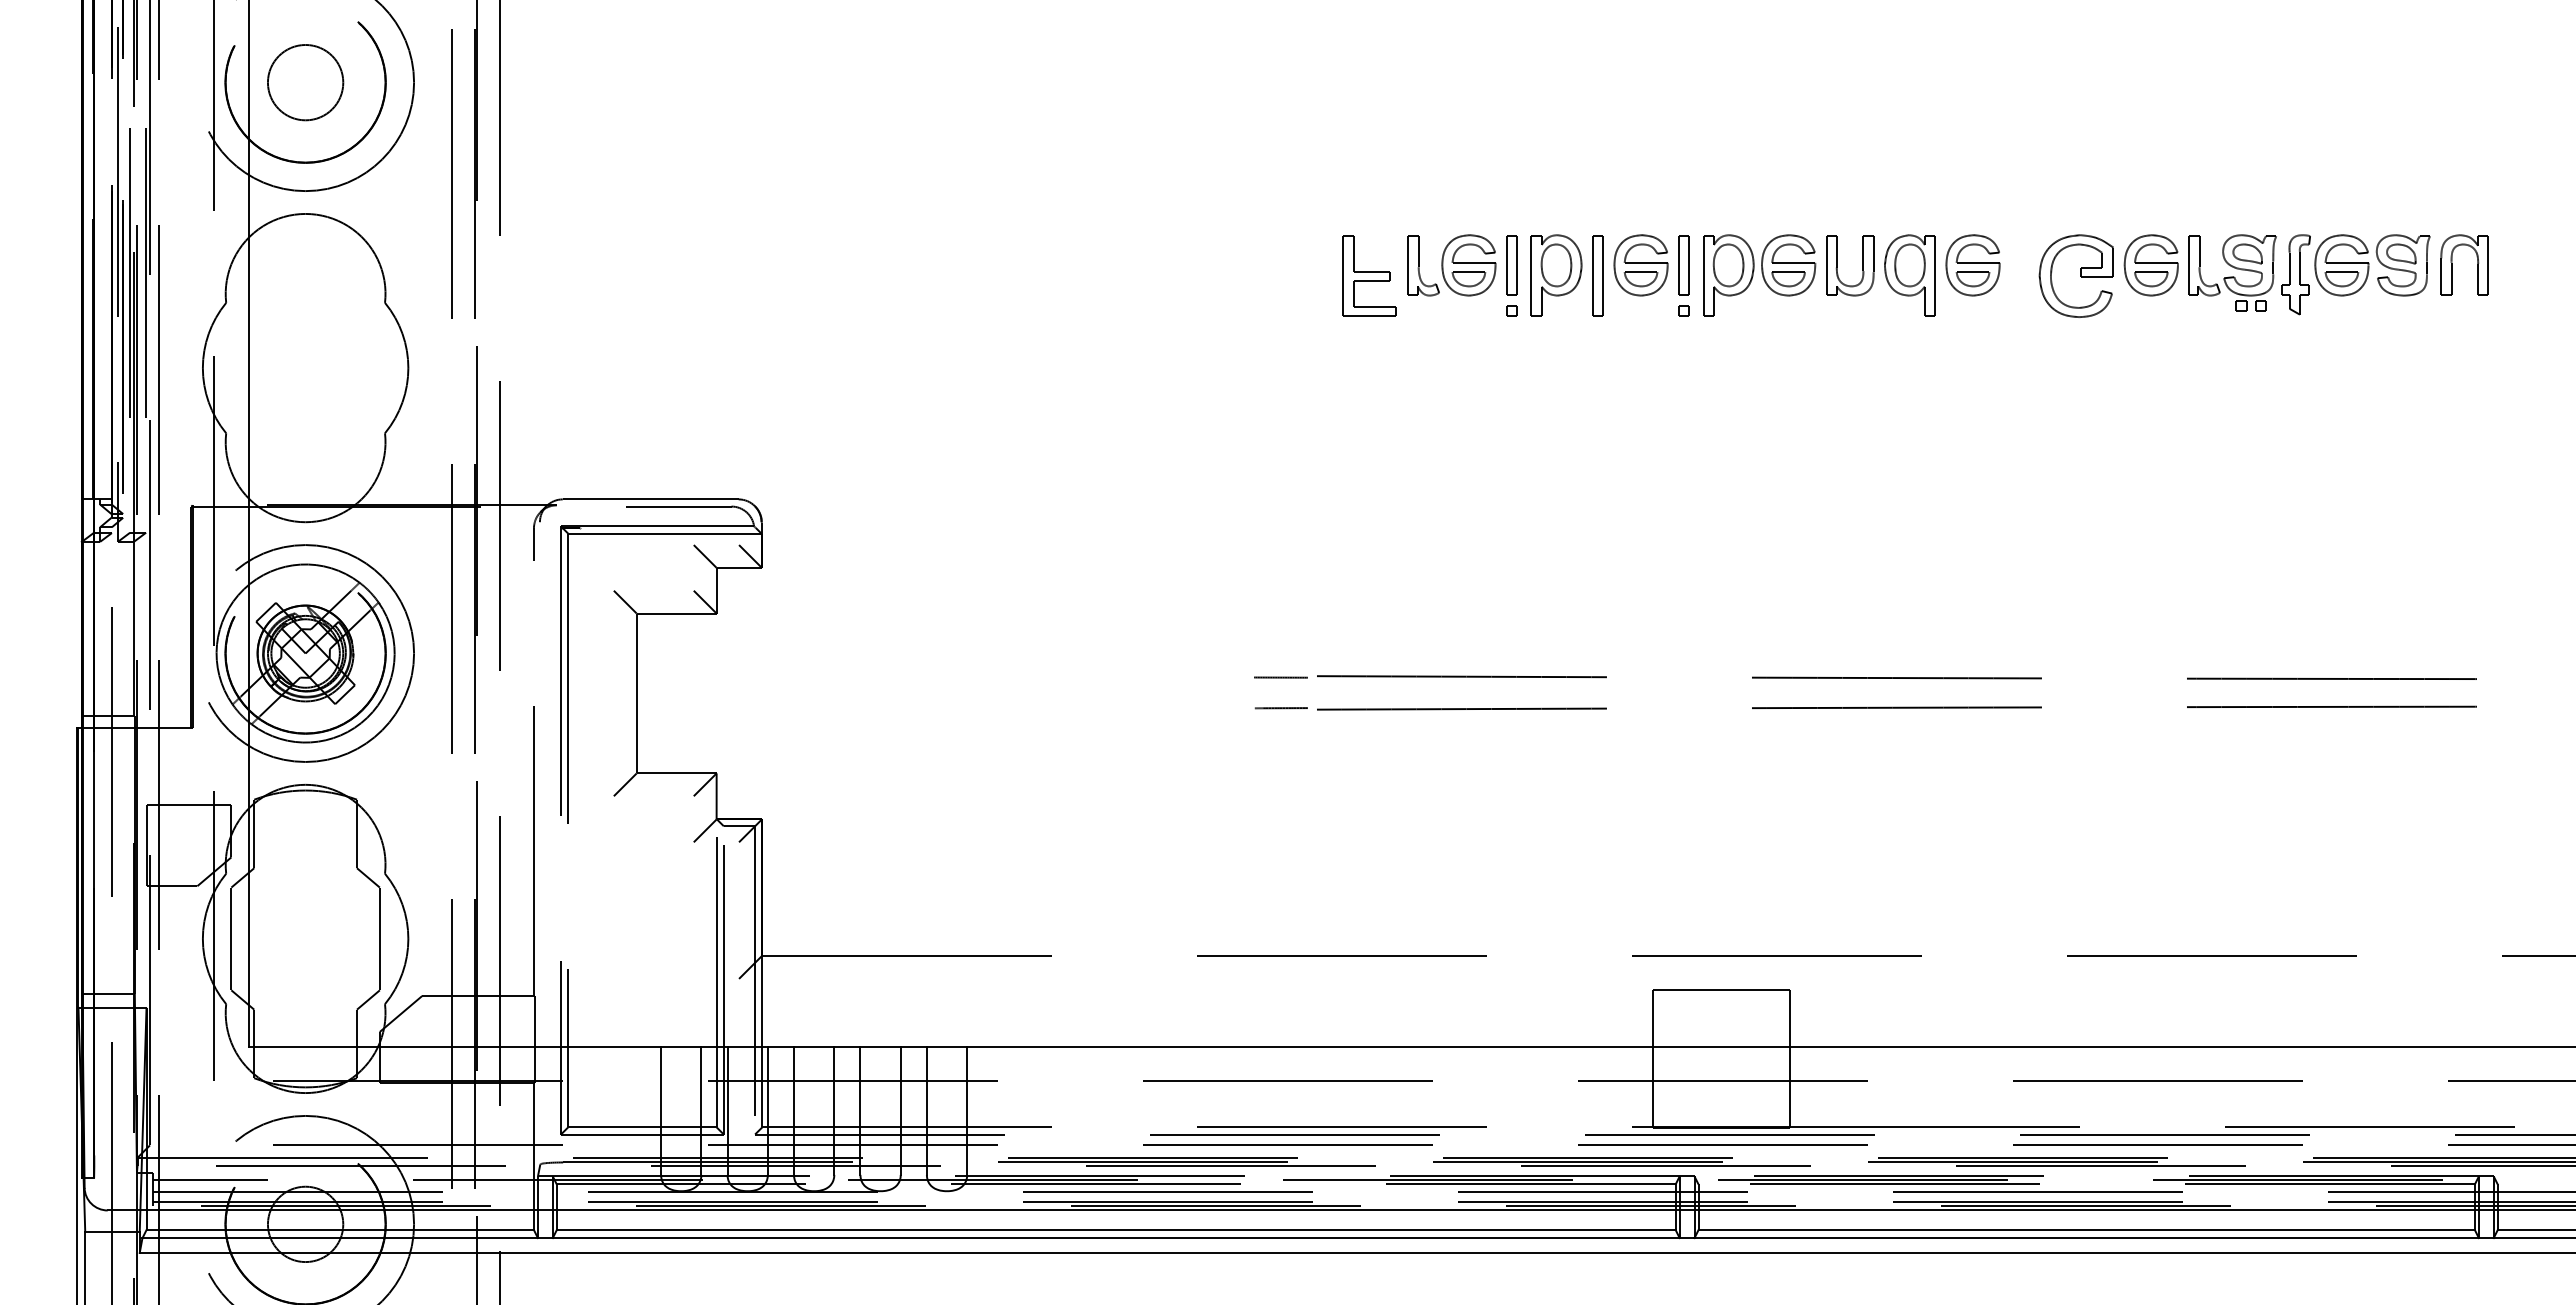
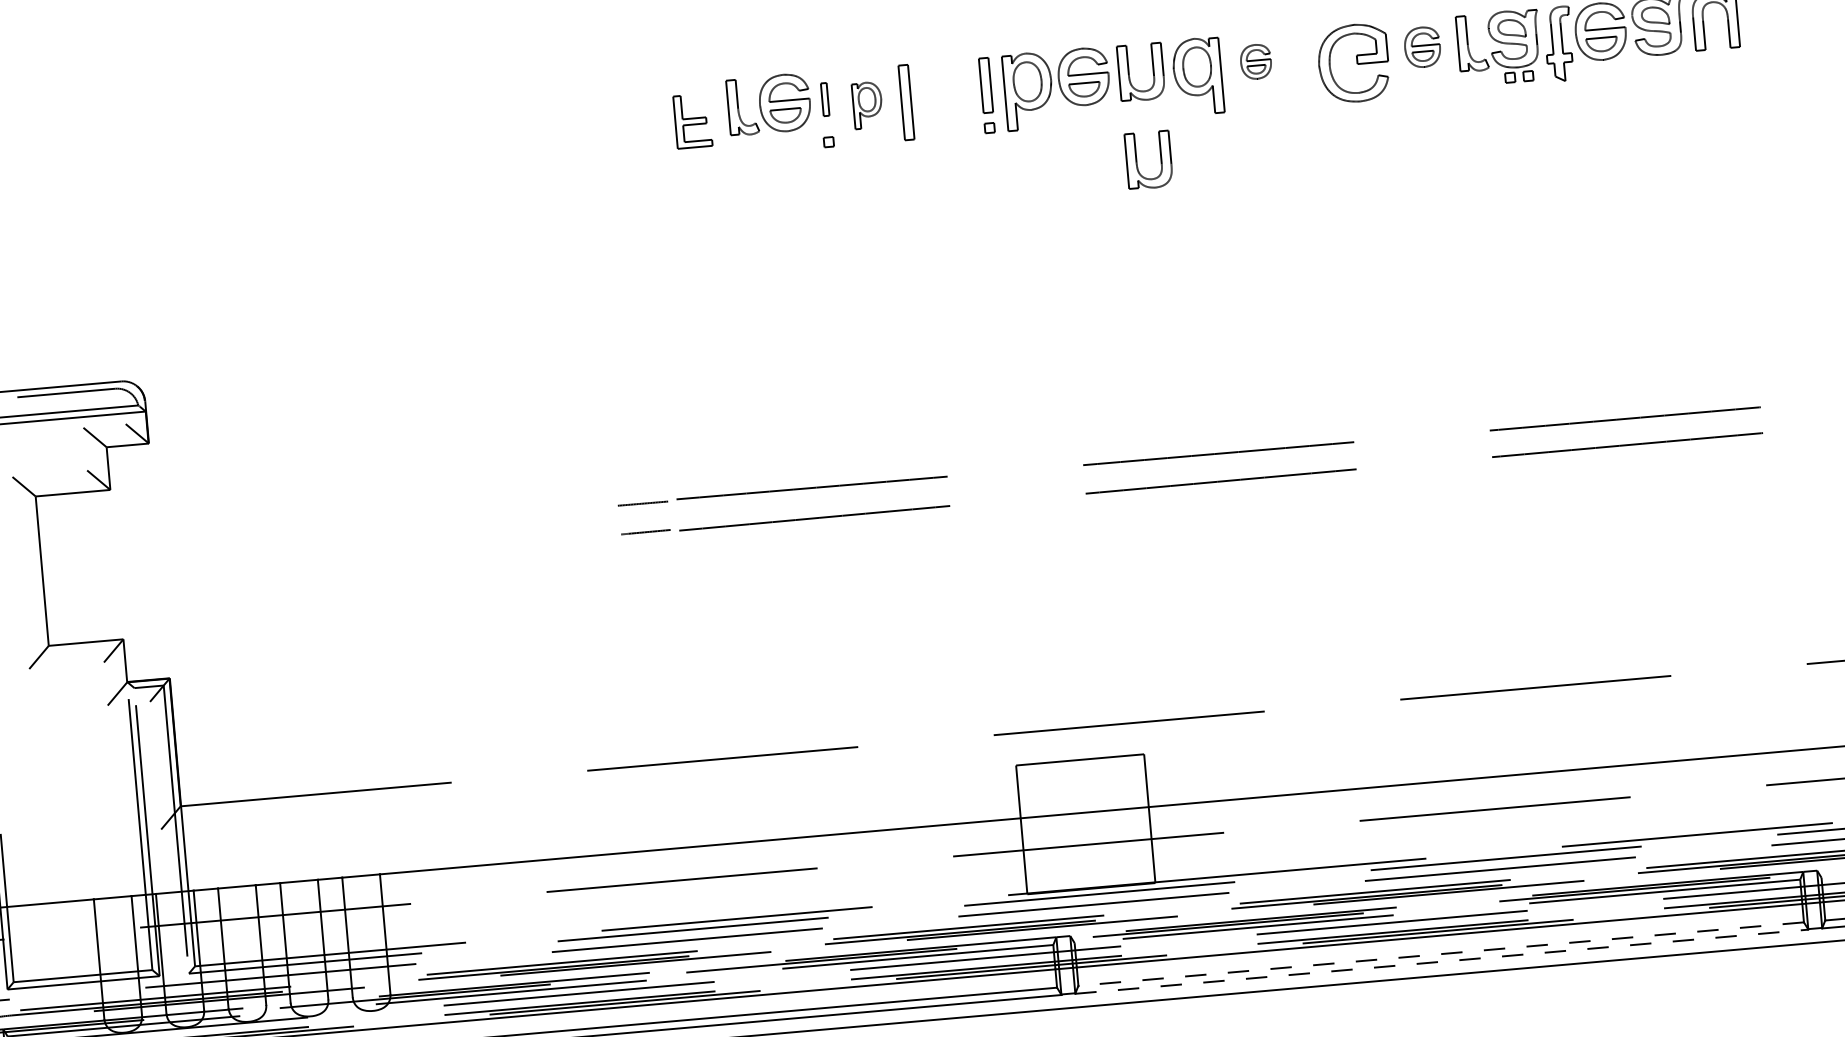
part: (1511, 265) -> (824, 99), size x0.6
part: (1640, 265) -> (945, 89), removed
part: (1972, 265) -> (1255, 61), size x0.6
part: (2150, 265) -> (1421, 47), size x0.7
part: (1369, 275) -> (692, 120), size x0.7
part: (1556, 275) -> (867, 105), size x0.6
part: (1862, 359) -> (1160, 158), added
line: (2086, 1230) -> (1441, 954), solid -> dashed
line: (2087, 1238) -> (1442, 961), solid -> dashed

